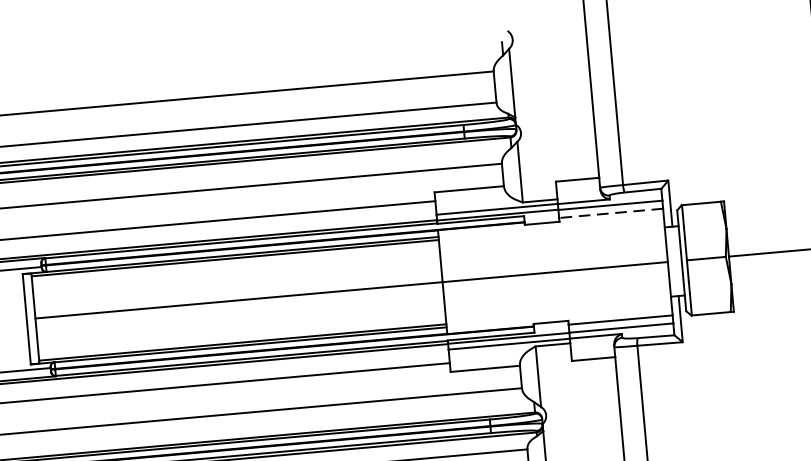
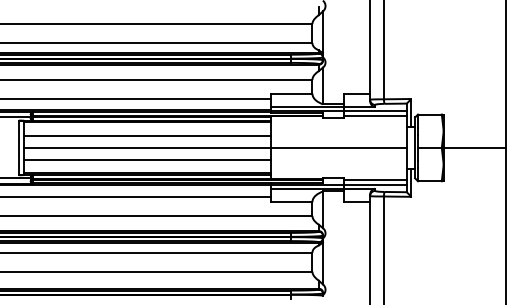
line: (609, 213) -> (374, 115), dashed -> solid
line: (237, 279) -> (147, 135), added
line: (241, 319) -> (147, 159), added

